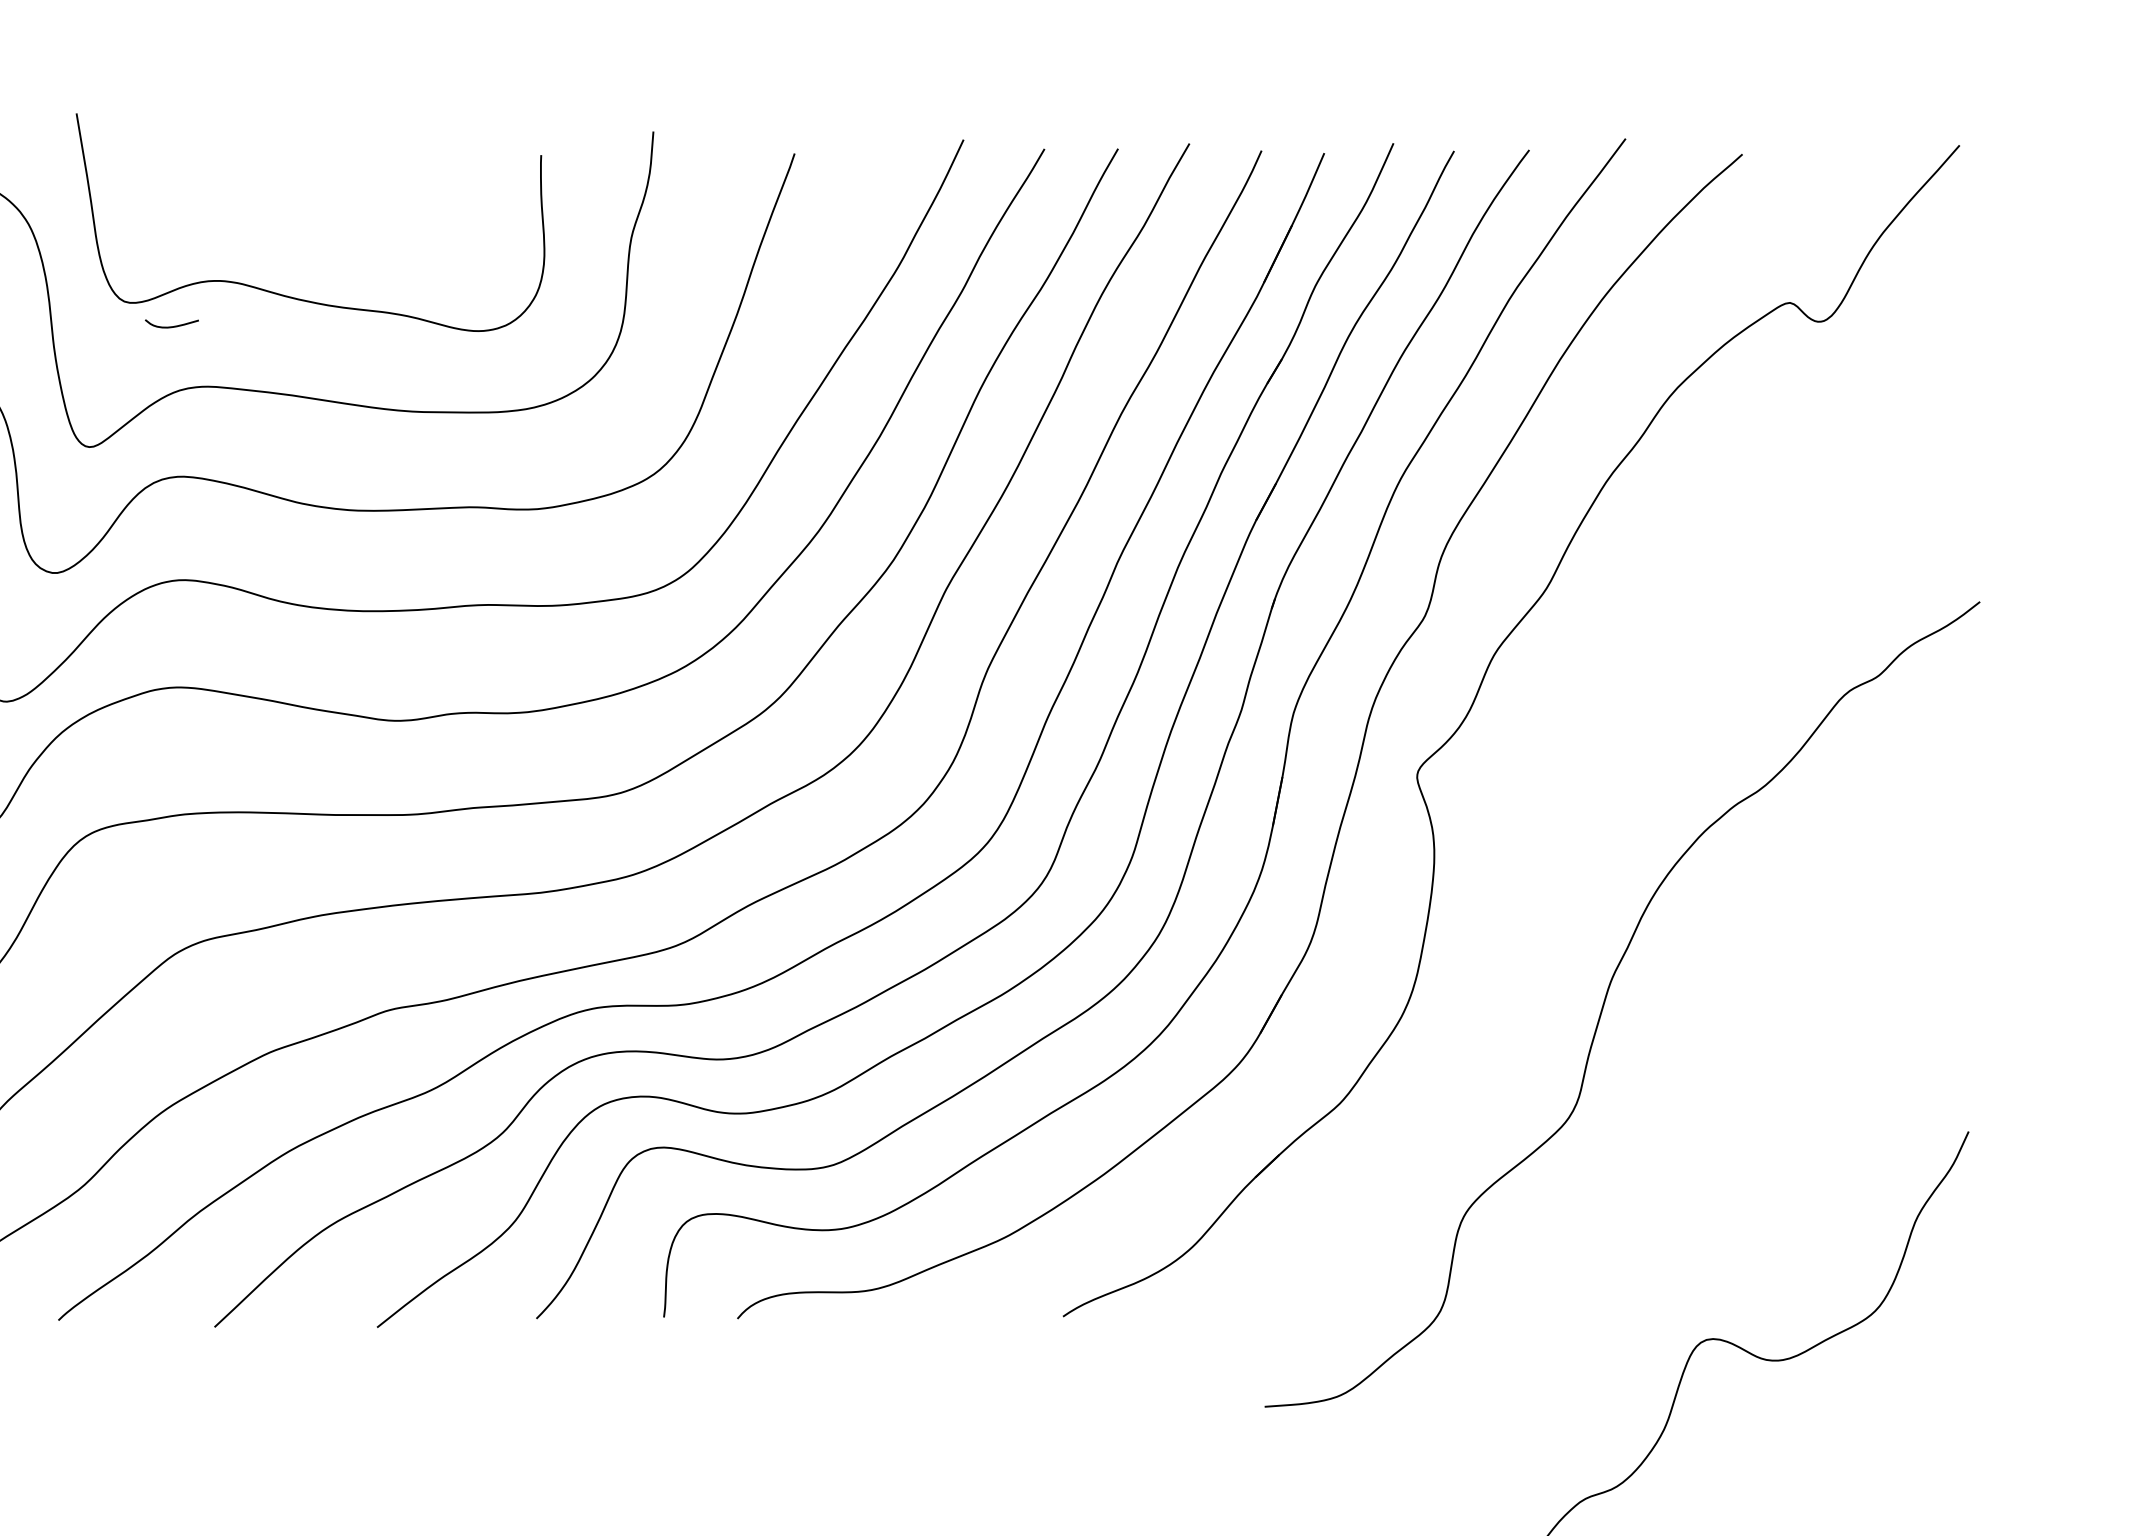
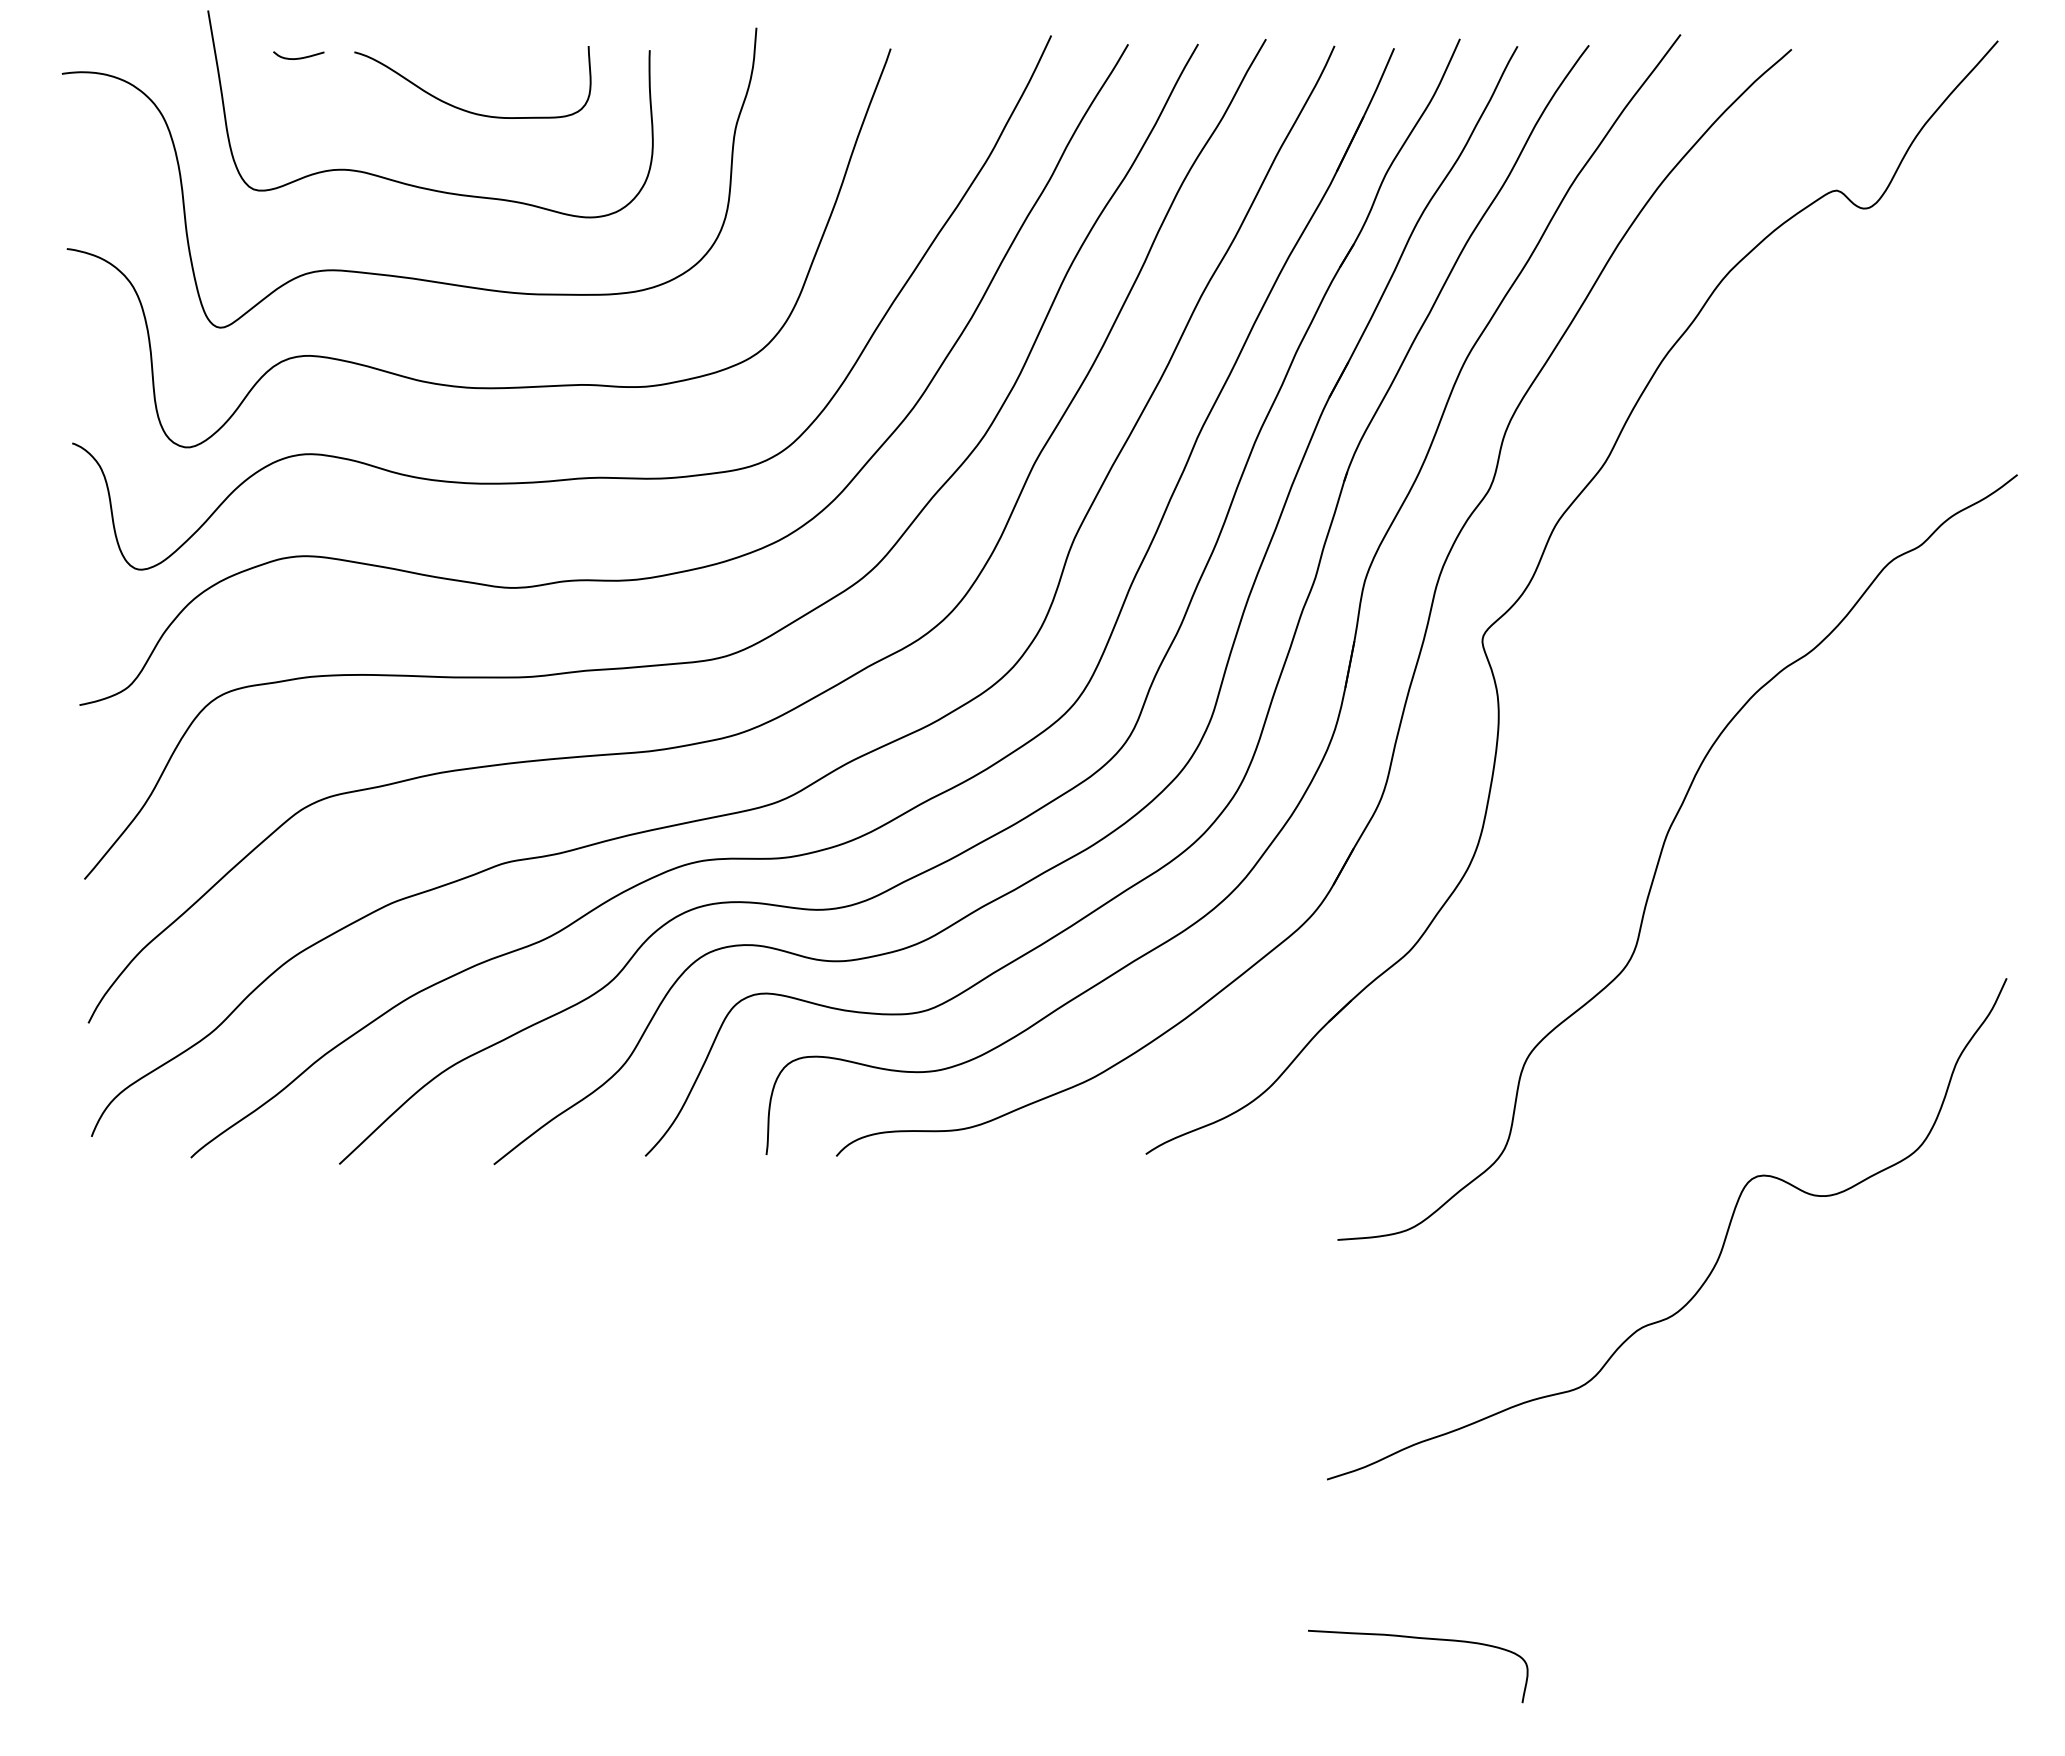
curve: (344, 216) -> (462, 108), added
curve: (171, 325) -> (298, 57), moved

